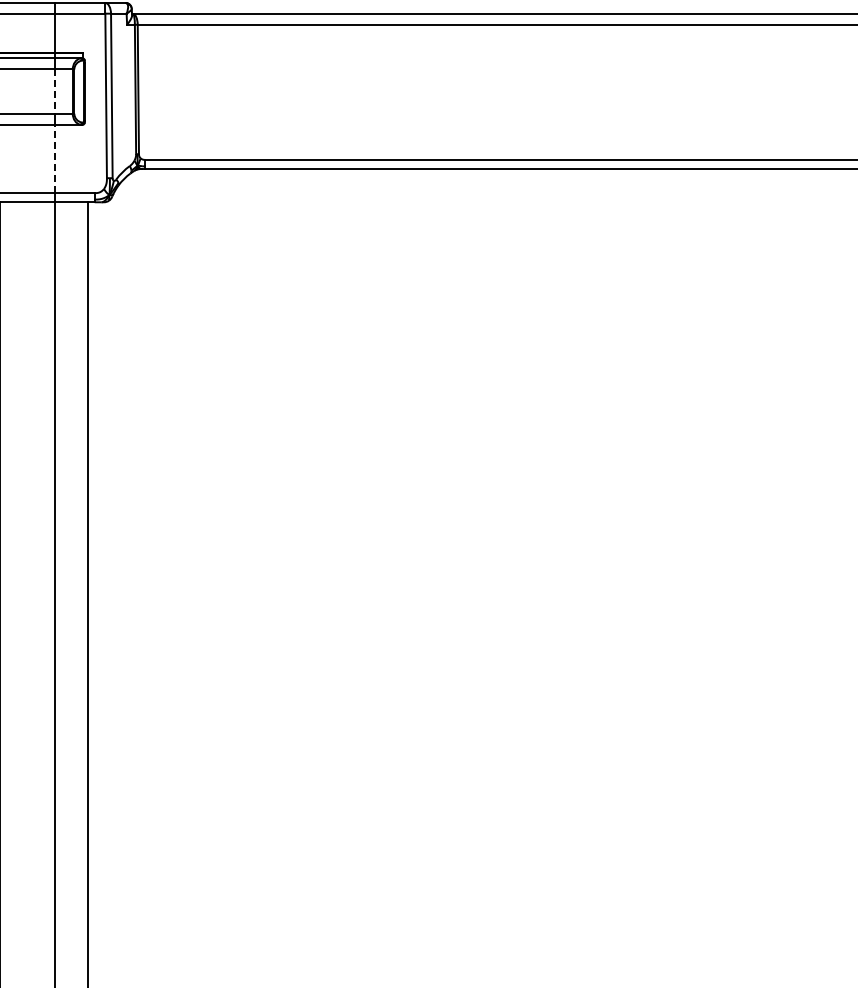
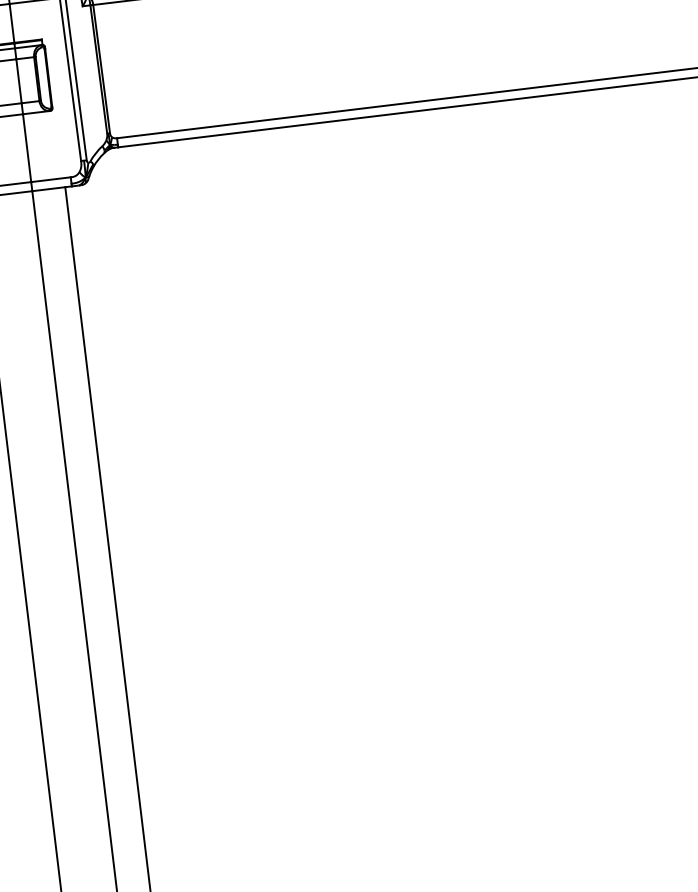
line: (54, 92) -> (18, 82), dashed -> solid
line: (54, 158) -> (26, 147), dashed -> solid

